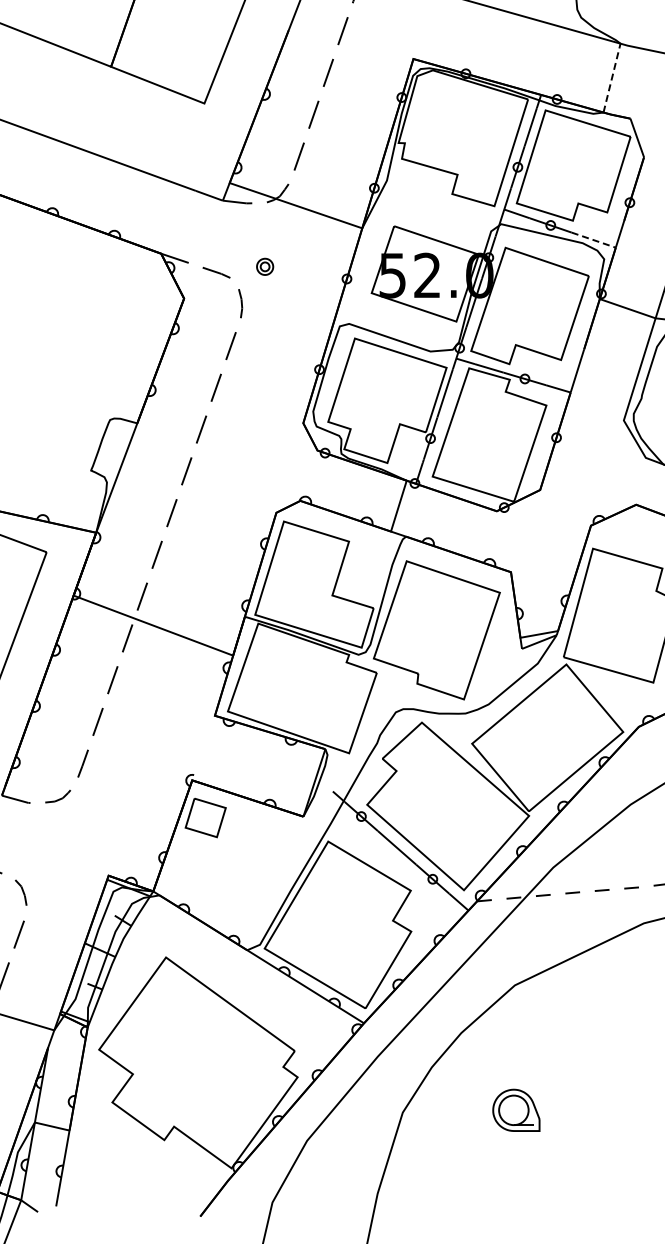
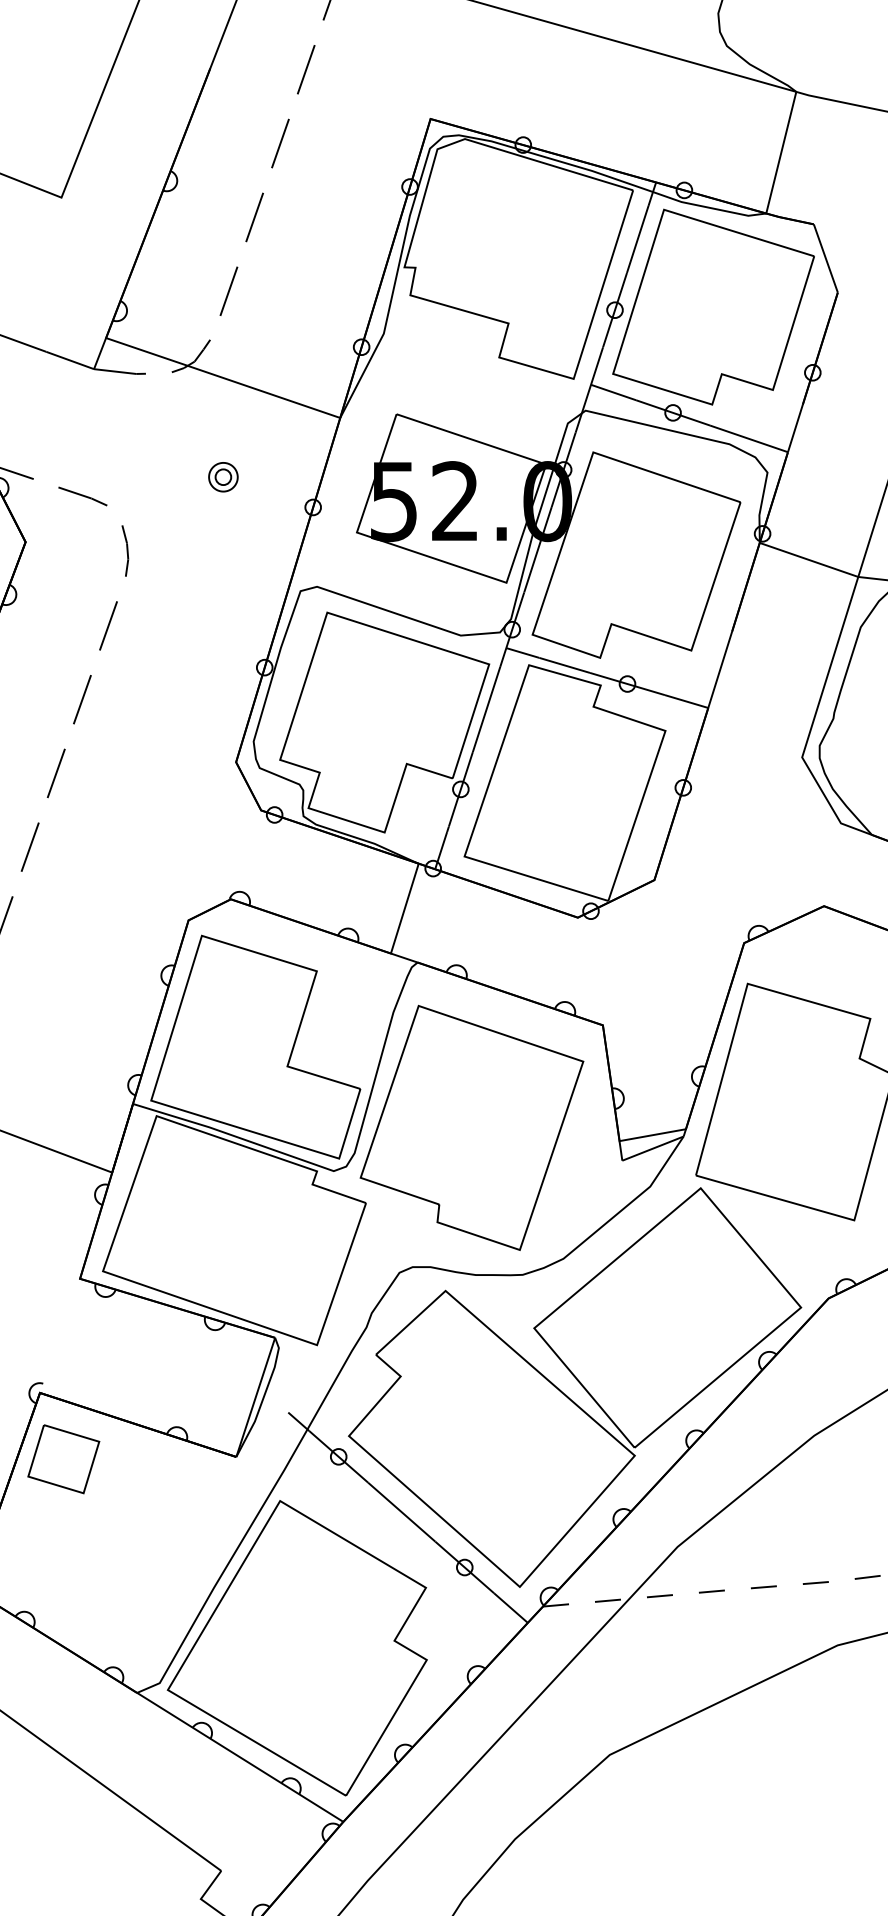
line: (612, 77) -> (782, 151), dashed -> solid
line: (594, 240) -> (750, 439), dashed -> solid
part: (265, 266) -> (224, 476), moved

